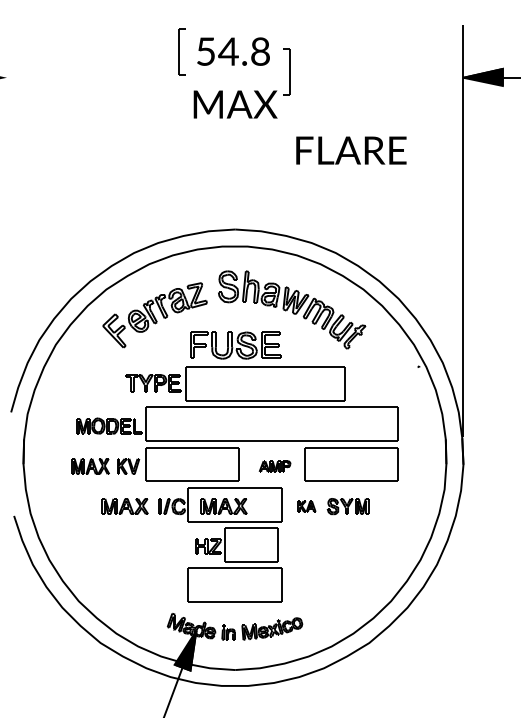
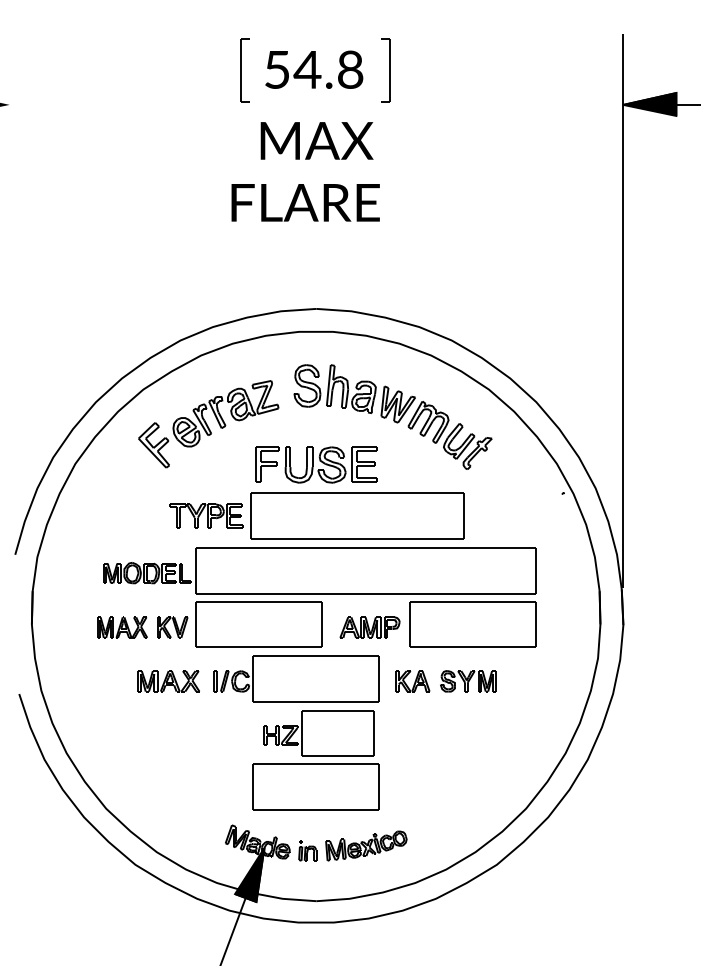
part: (286, 72) -> (385, 70), moved
text: (351, 150) -> (305, 202), moved
part: (274, 466) -> (369, 627), size x1.43
part: (224, 506) -> (301, 681), removed
part: (306, 506) -> (412, 681), size x1.43

